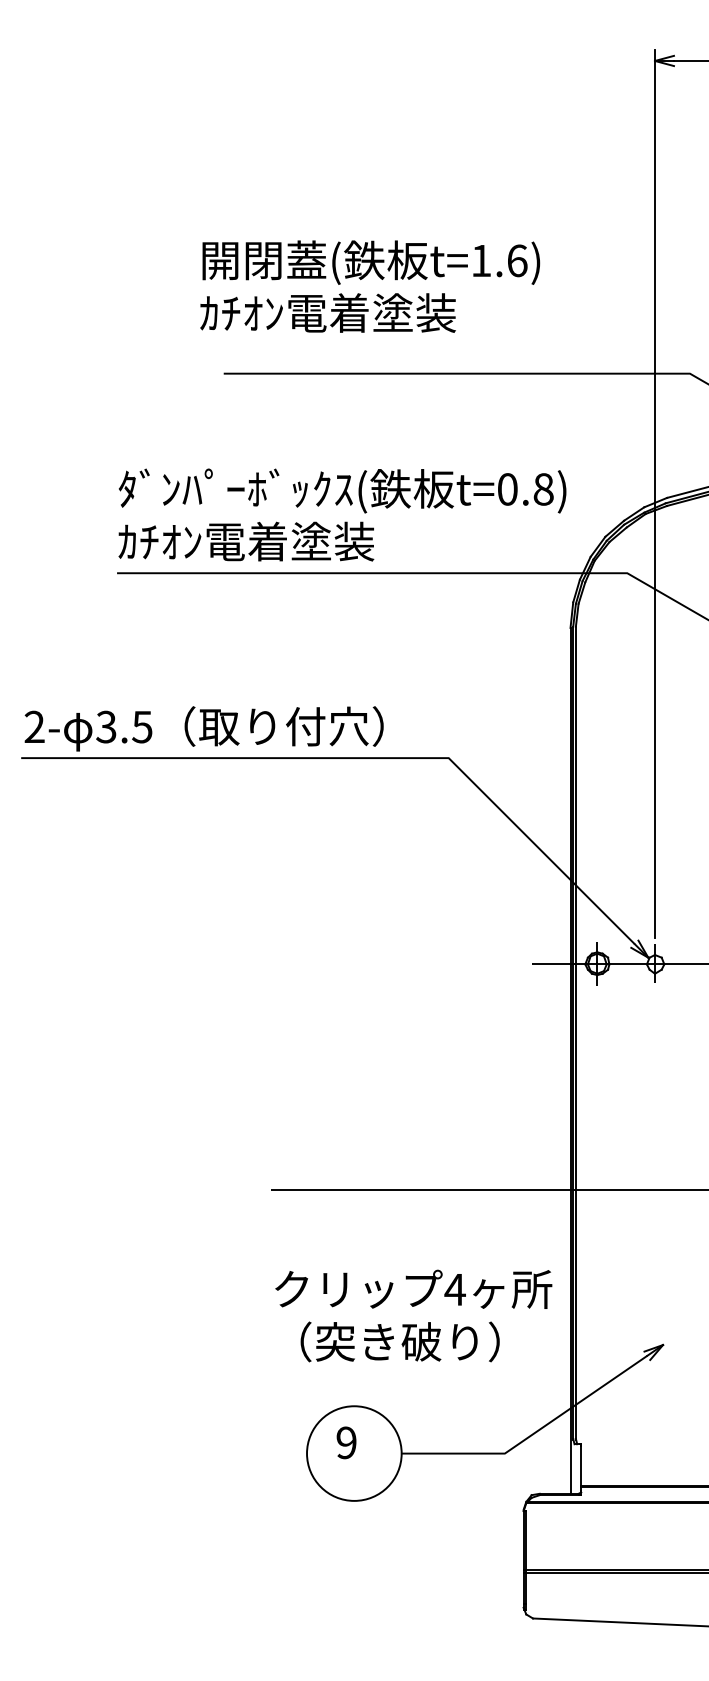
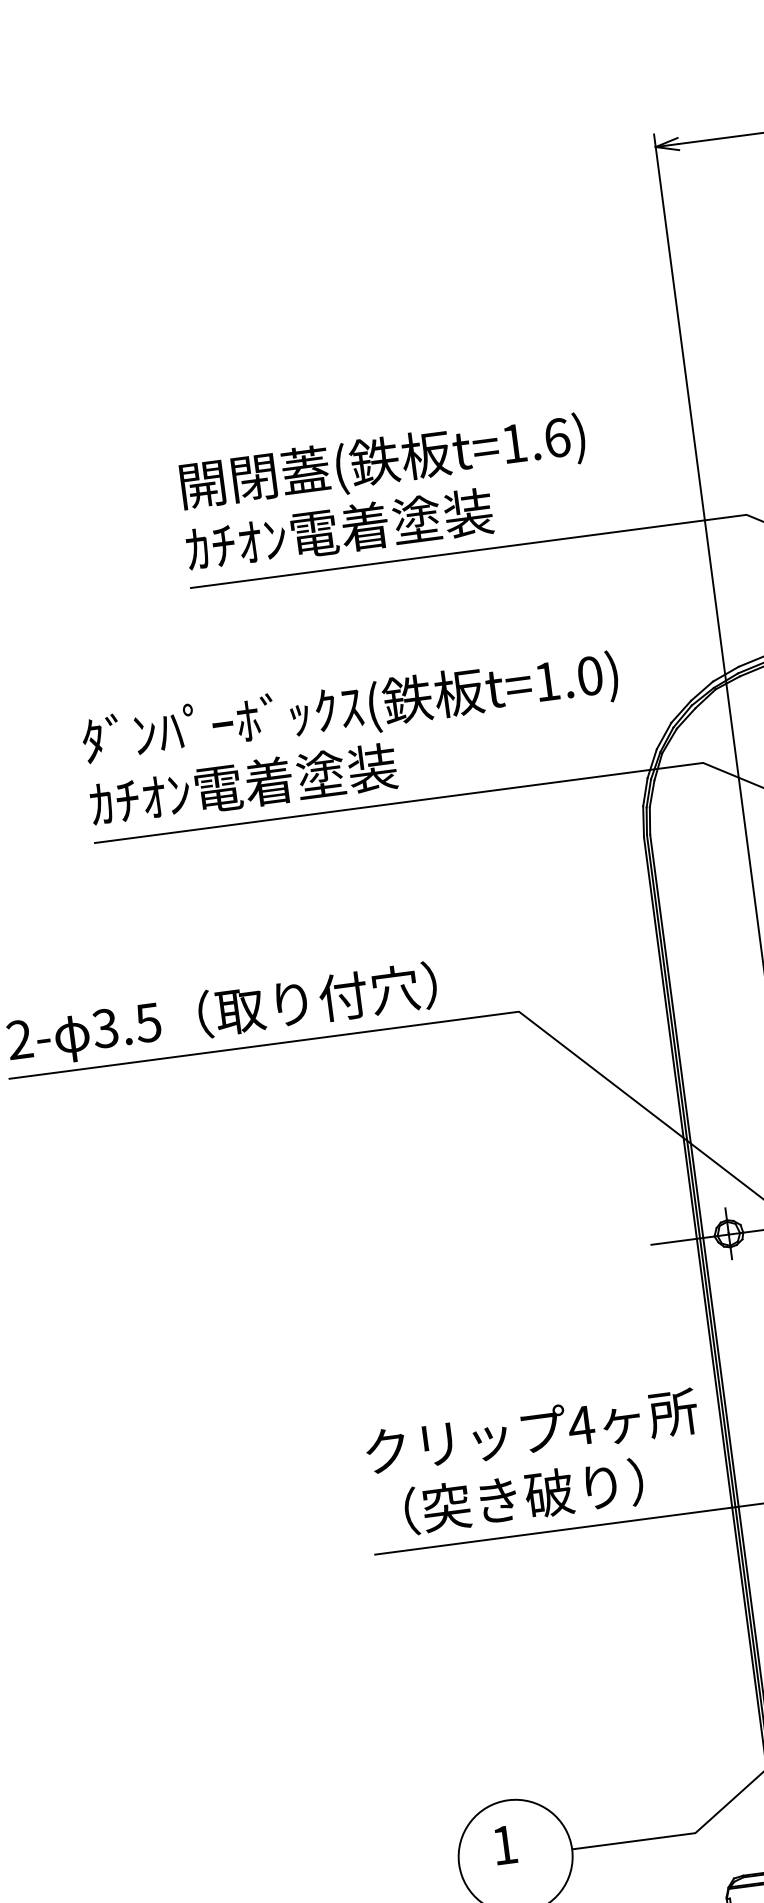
text: (370, 286) -> (385, 491), moved
text: (525, 489) -> (568, 678), t=0.8) -> t=1.0)
text: (413, 1315) -> (535, 1462), moved
text: (346, 1442) -> (504, 1844), 9 -> 1

